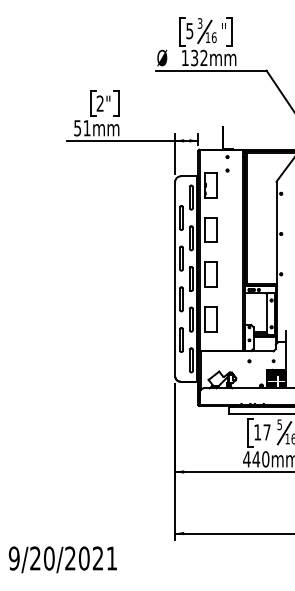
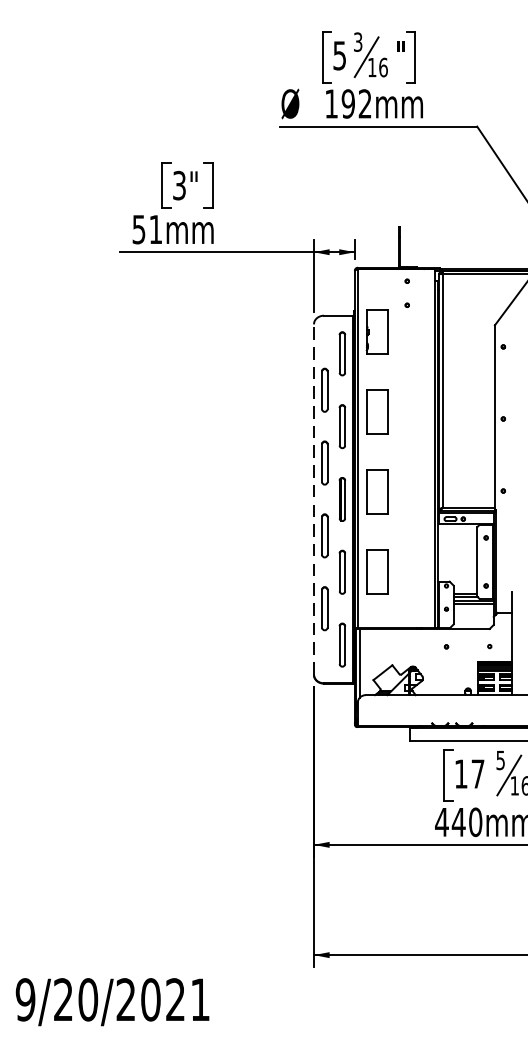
text: (194, 57) -> (348, 102), 132mm -> 192mm
text: (99, 103) -> (178, 185), 2" -> 3"
line: (175, 279) -> (314, 500), solid -> dashed

